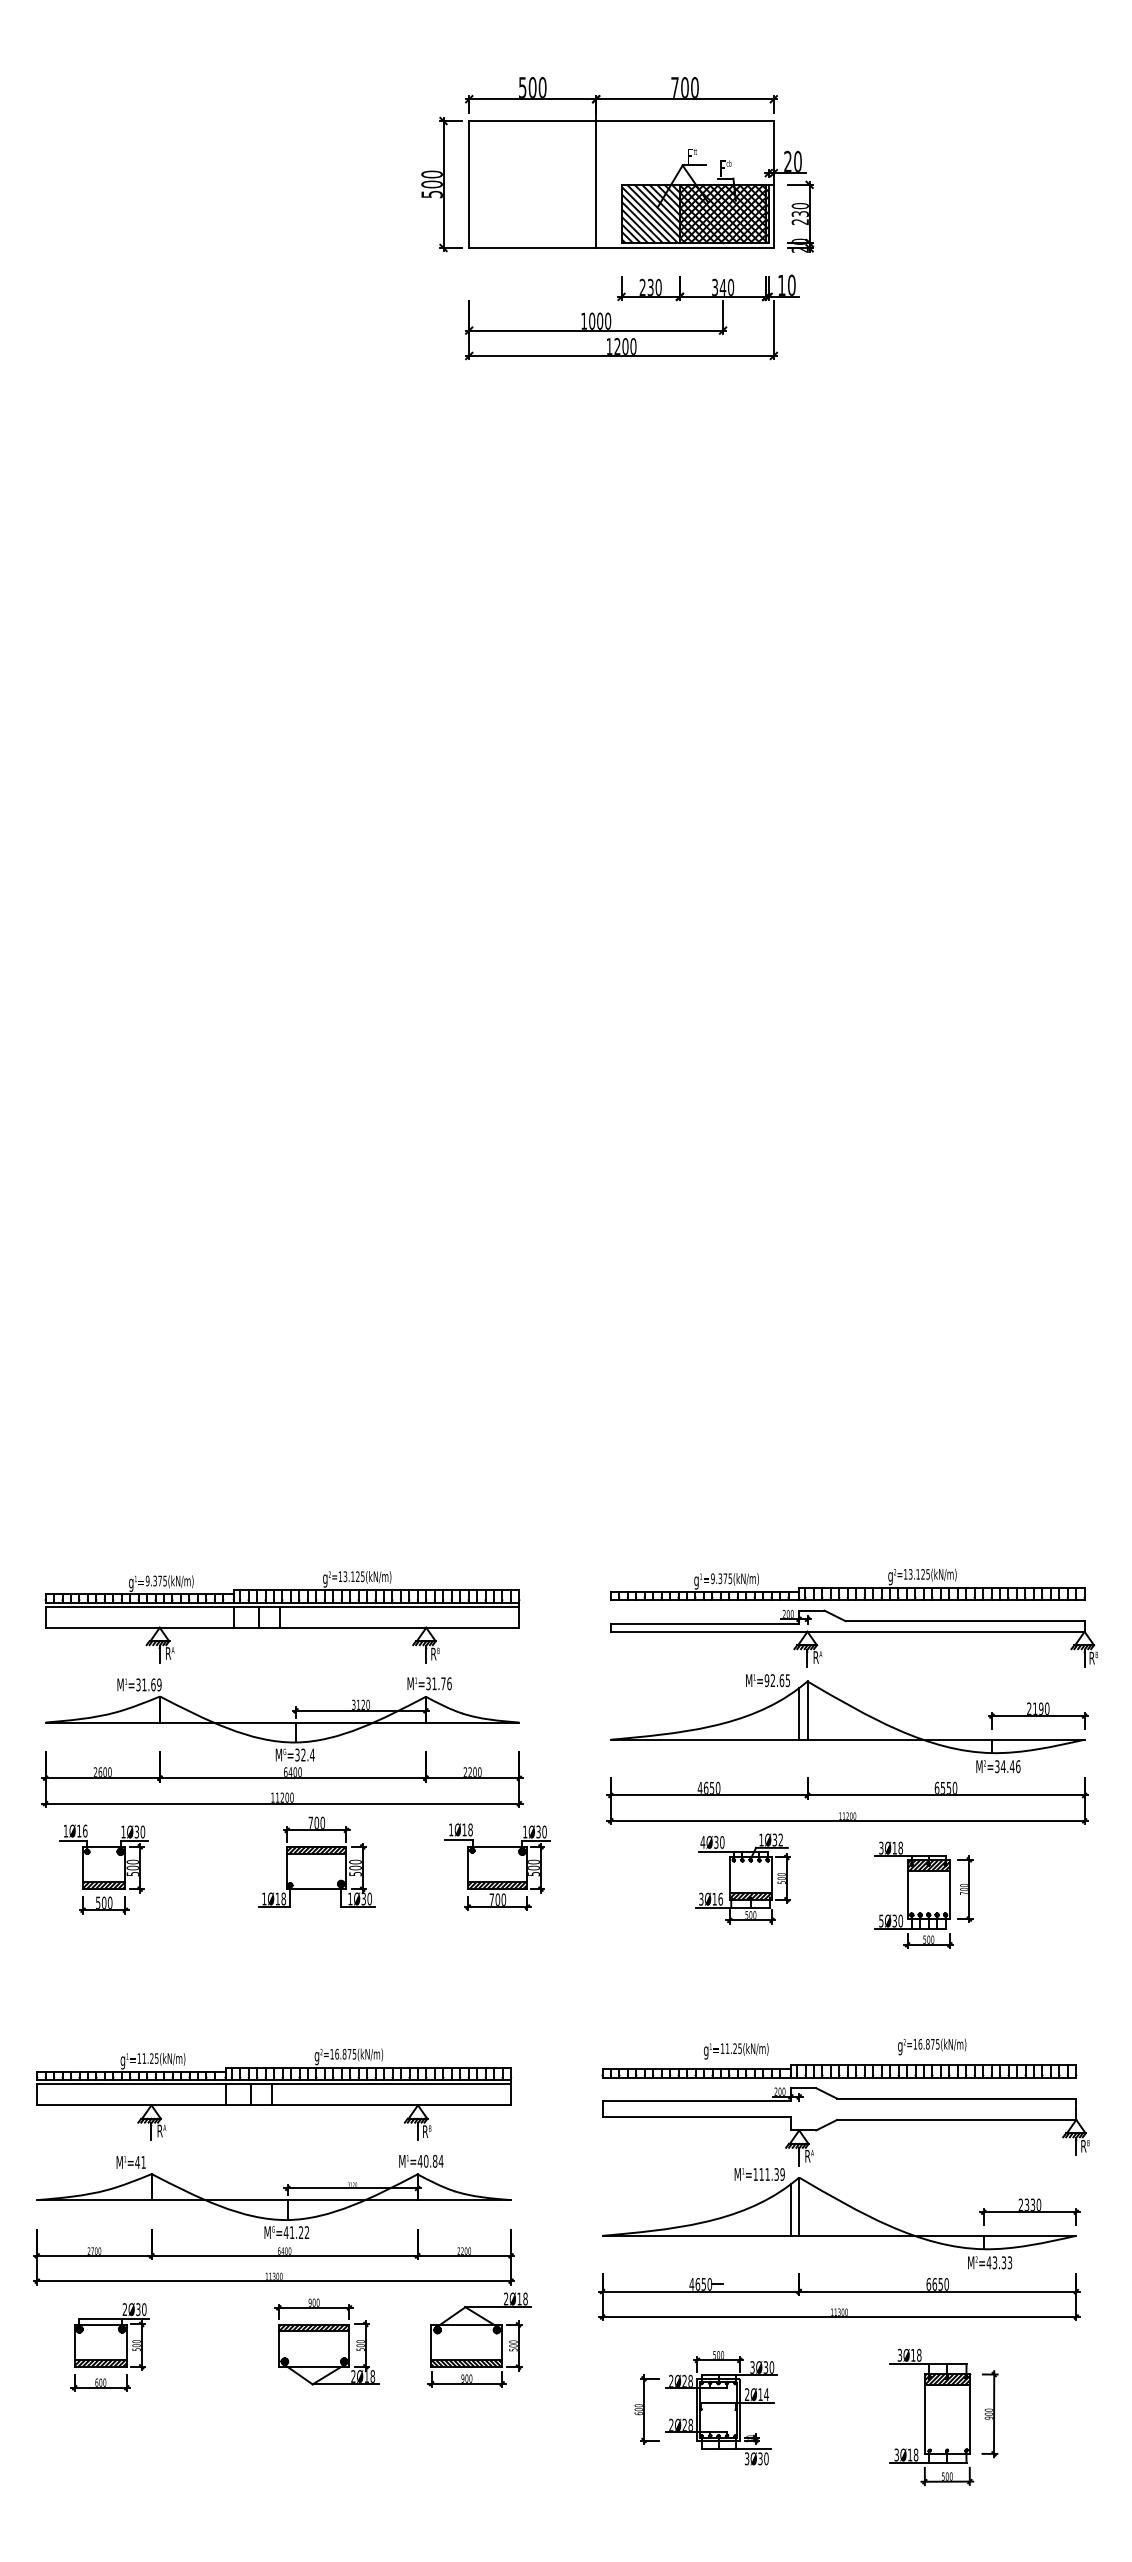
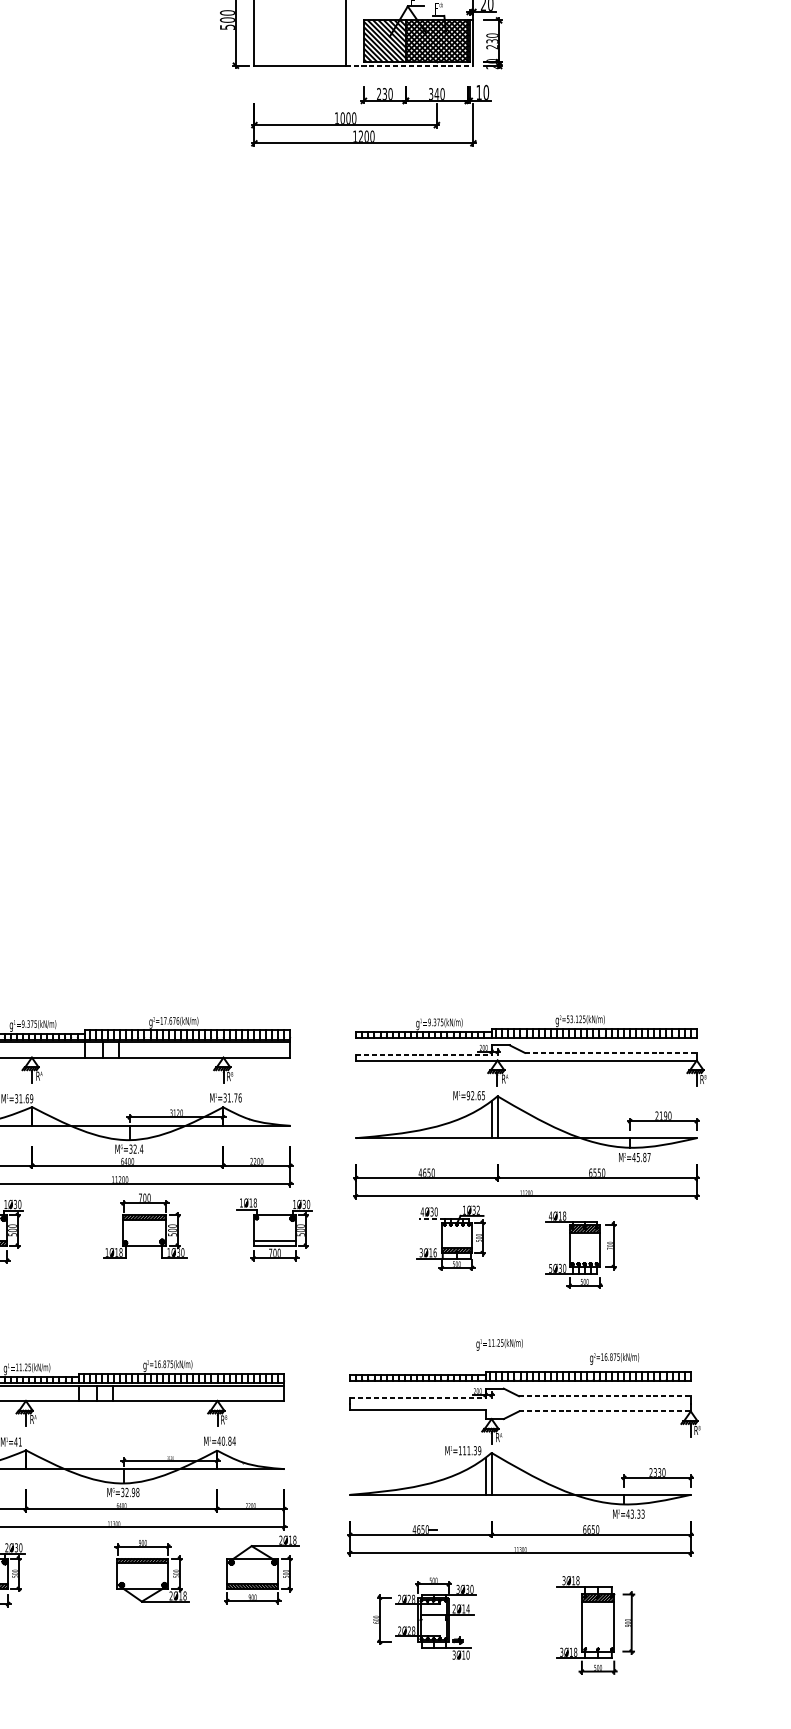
line: (685, 247) -> (409, 65), solid -> dashed
text: (905, 1574) -> (568, 1019), =13.125(kN/m) -> =53.125(kN/m)
text: (353, 1576) -> (171, 1020), =13.125(kN/m) -> =17.676(kN/m)
line: (965, 1621) -> (611, 1053), solid -> dashed
line: (705, 1623) -> (424, 1054), solid -> dashed
text: (1007, 1766) -> (641, 1157), =34.46 -> =45.87
text: (880, 1847) -> (550, 1215), 3Ø18 -> 4Ø18
line: (716, 1852) -> (432, 1219), solid -> dashed
hatch: (497, 1885) -> (274, 1242), removed
text: (932, 2046) -> (614, 1358), moved
text: (736, 2051) -> (499, 1345), moved
line: (956, 2098) -> (604, 1396), solid -> dashed
line: (697, 2101) -> (418, 1398), solid -> dashed
line: (956, 2119) -> (604, 1411), solid -> dashed
text: (296, 2232) -> (130, 1492), =41.22 -> =32.98
text: (760, 2458) -> (463, 1654), 3Ø30 -> 3Ø10

